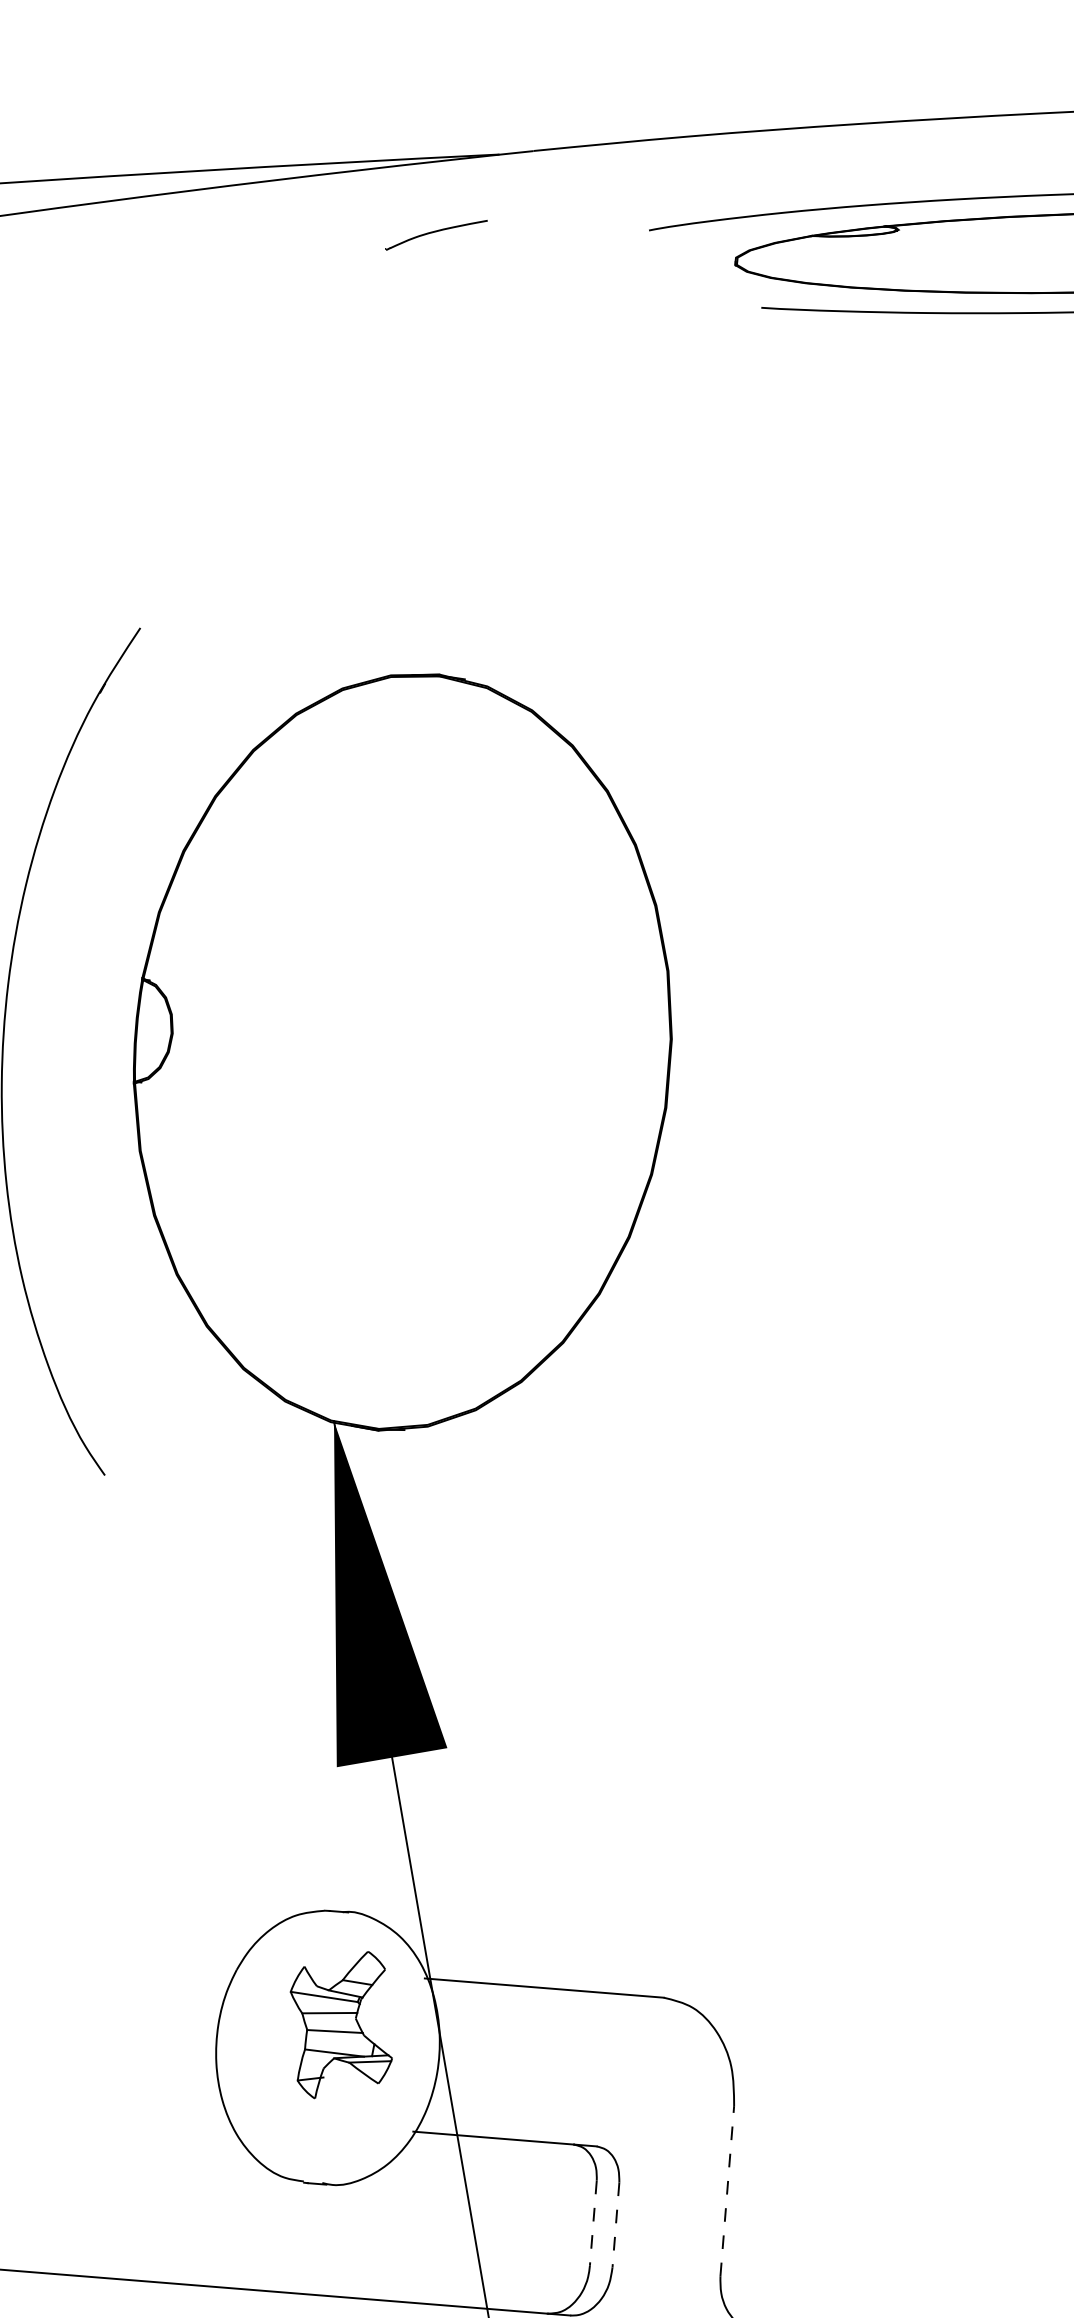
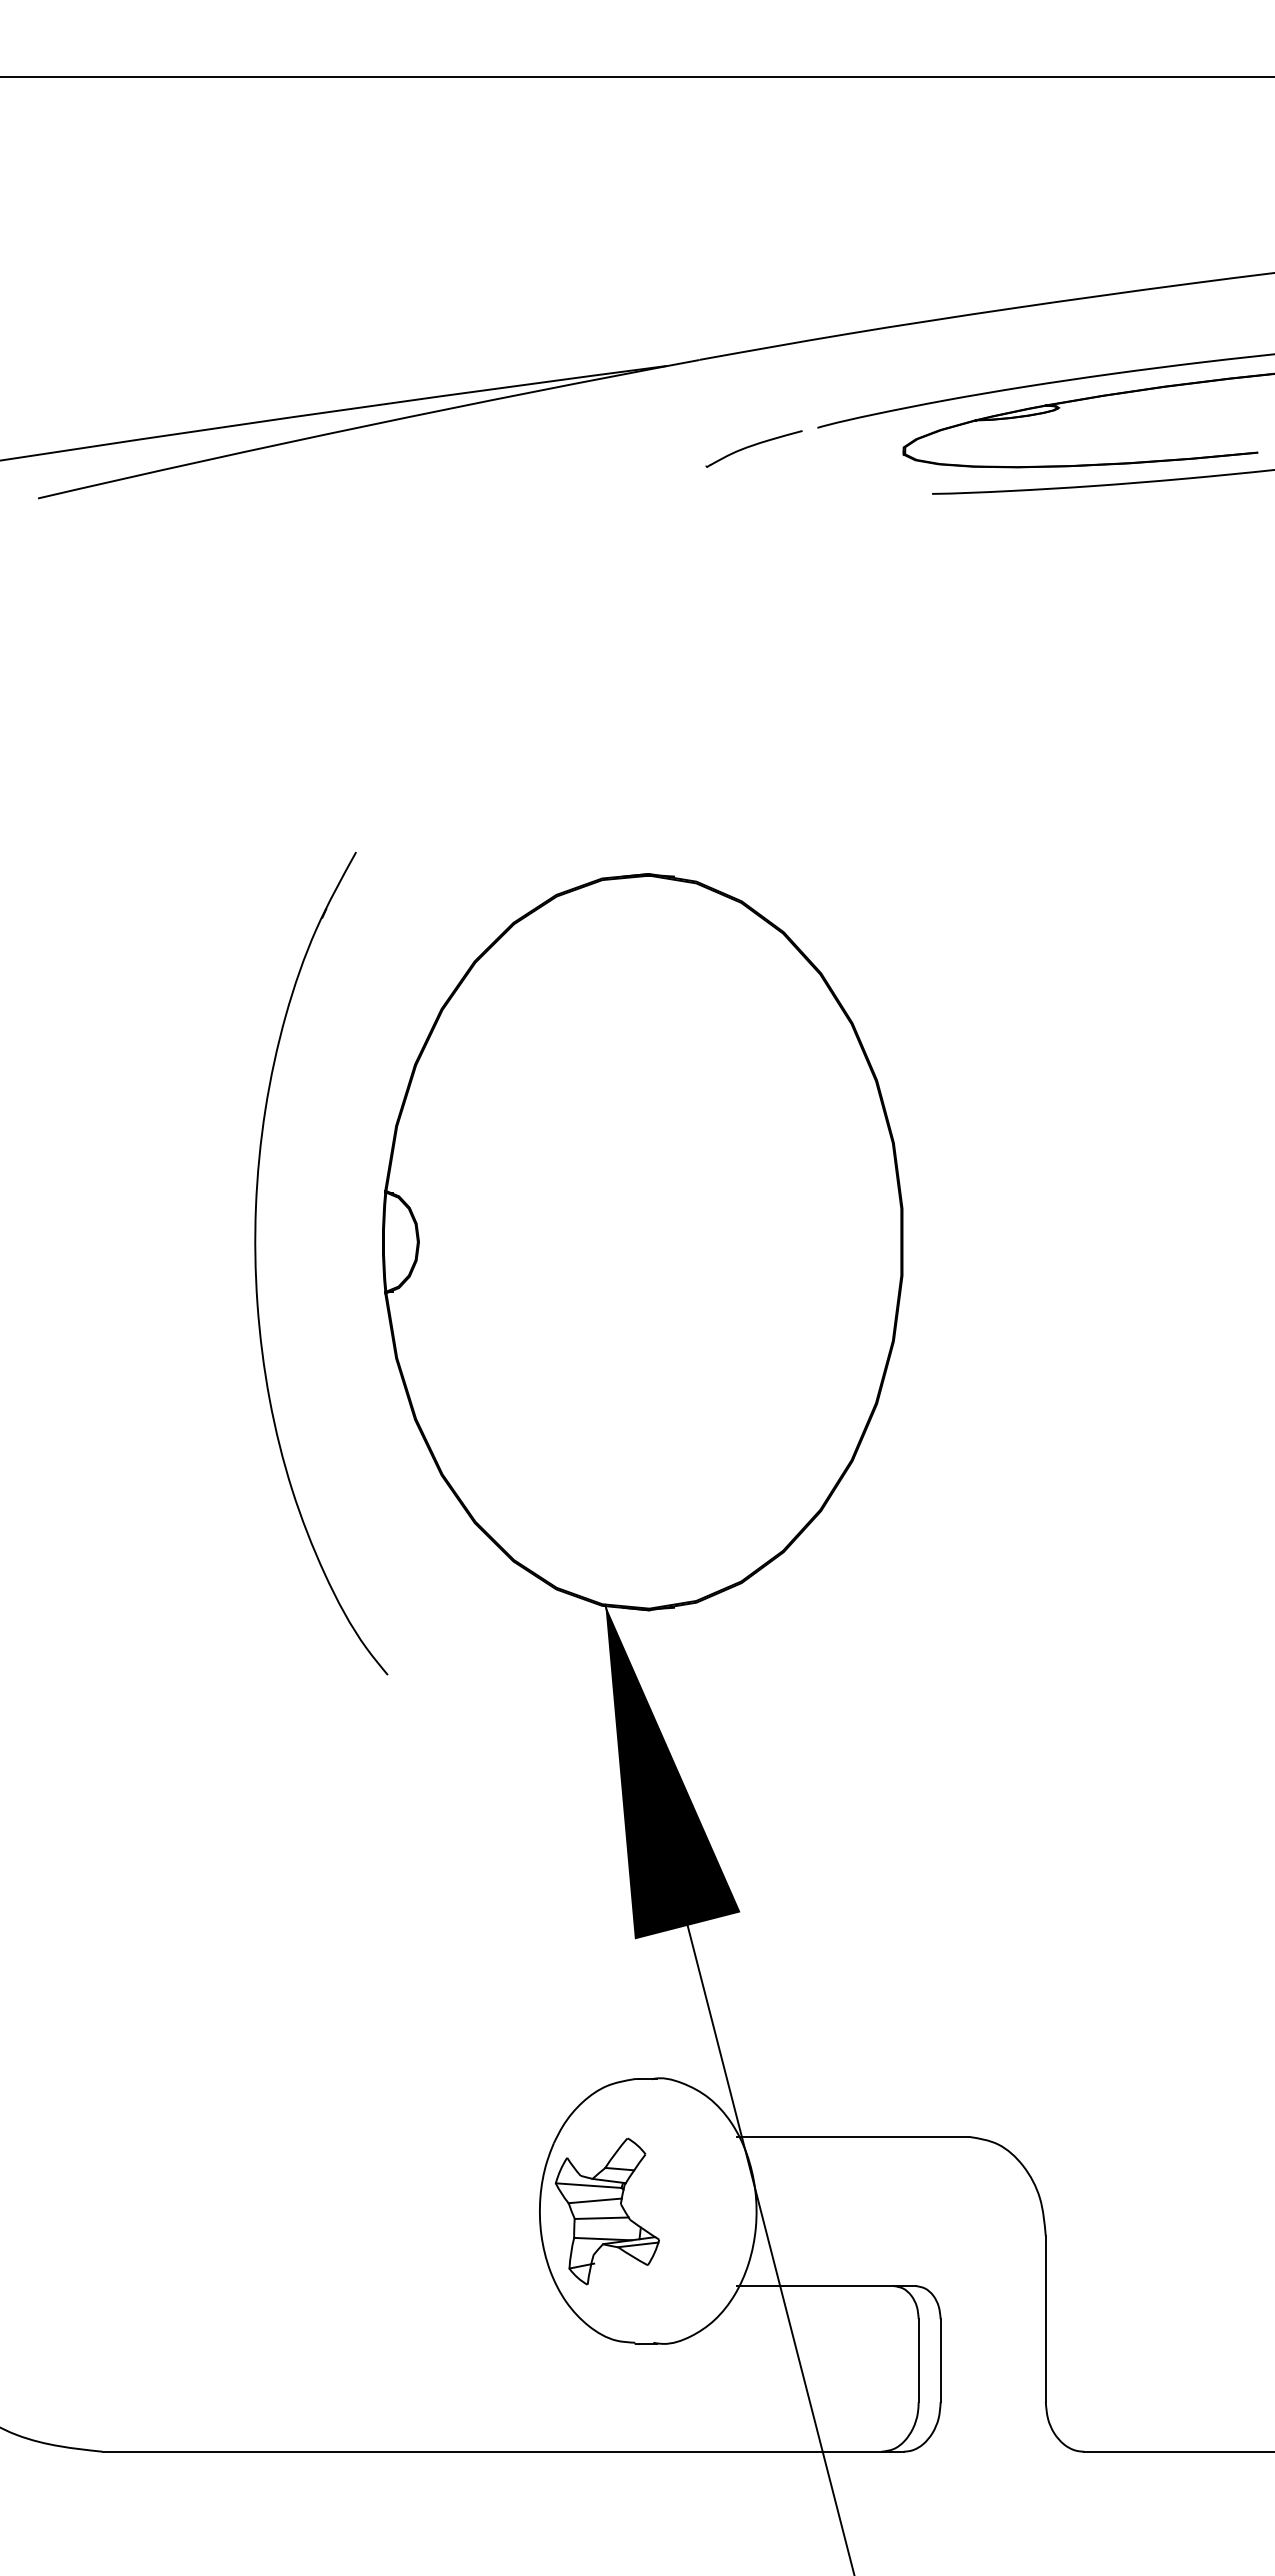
part: (435, 234) -> (753, 448), moved
part: (341, 2025) -> (607, 2211), moved
line: (726, 2191) -> (1045, 2319), dashed -> solid
line: (593, 2224) -> (918, 2361), dashed -> solid
line: (615, 2225) -> (940, 2361), dashed -> solid

